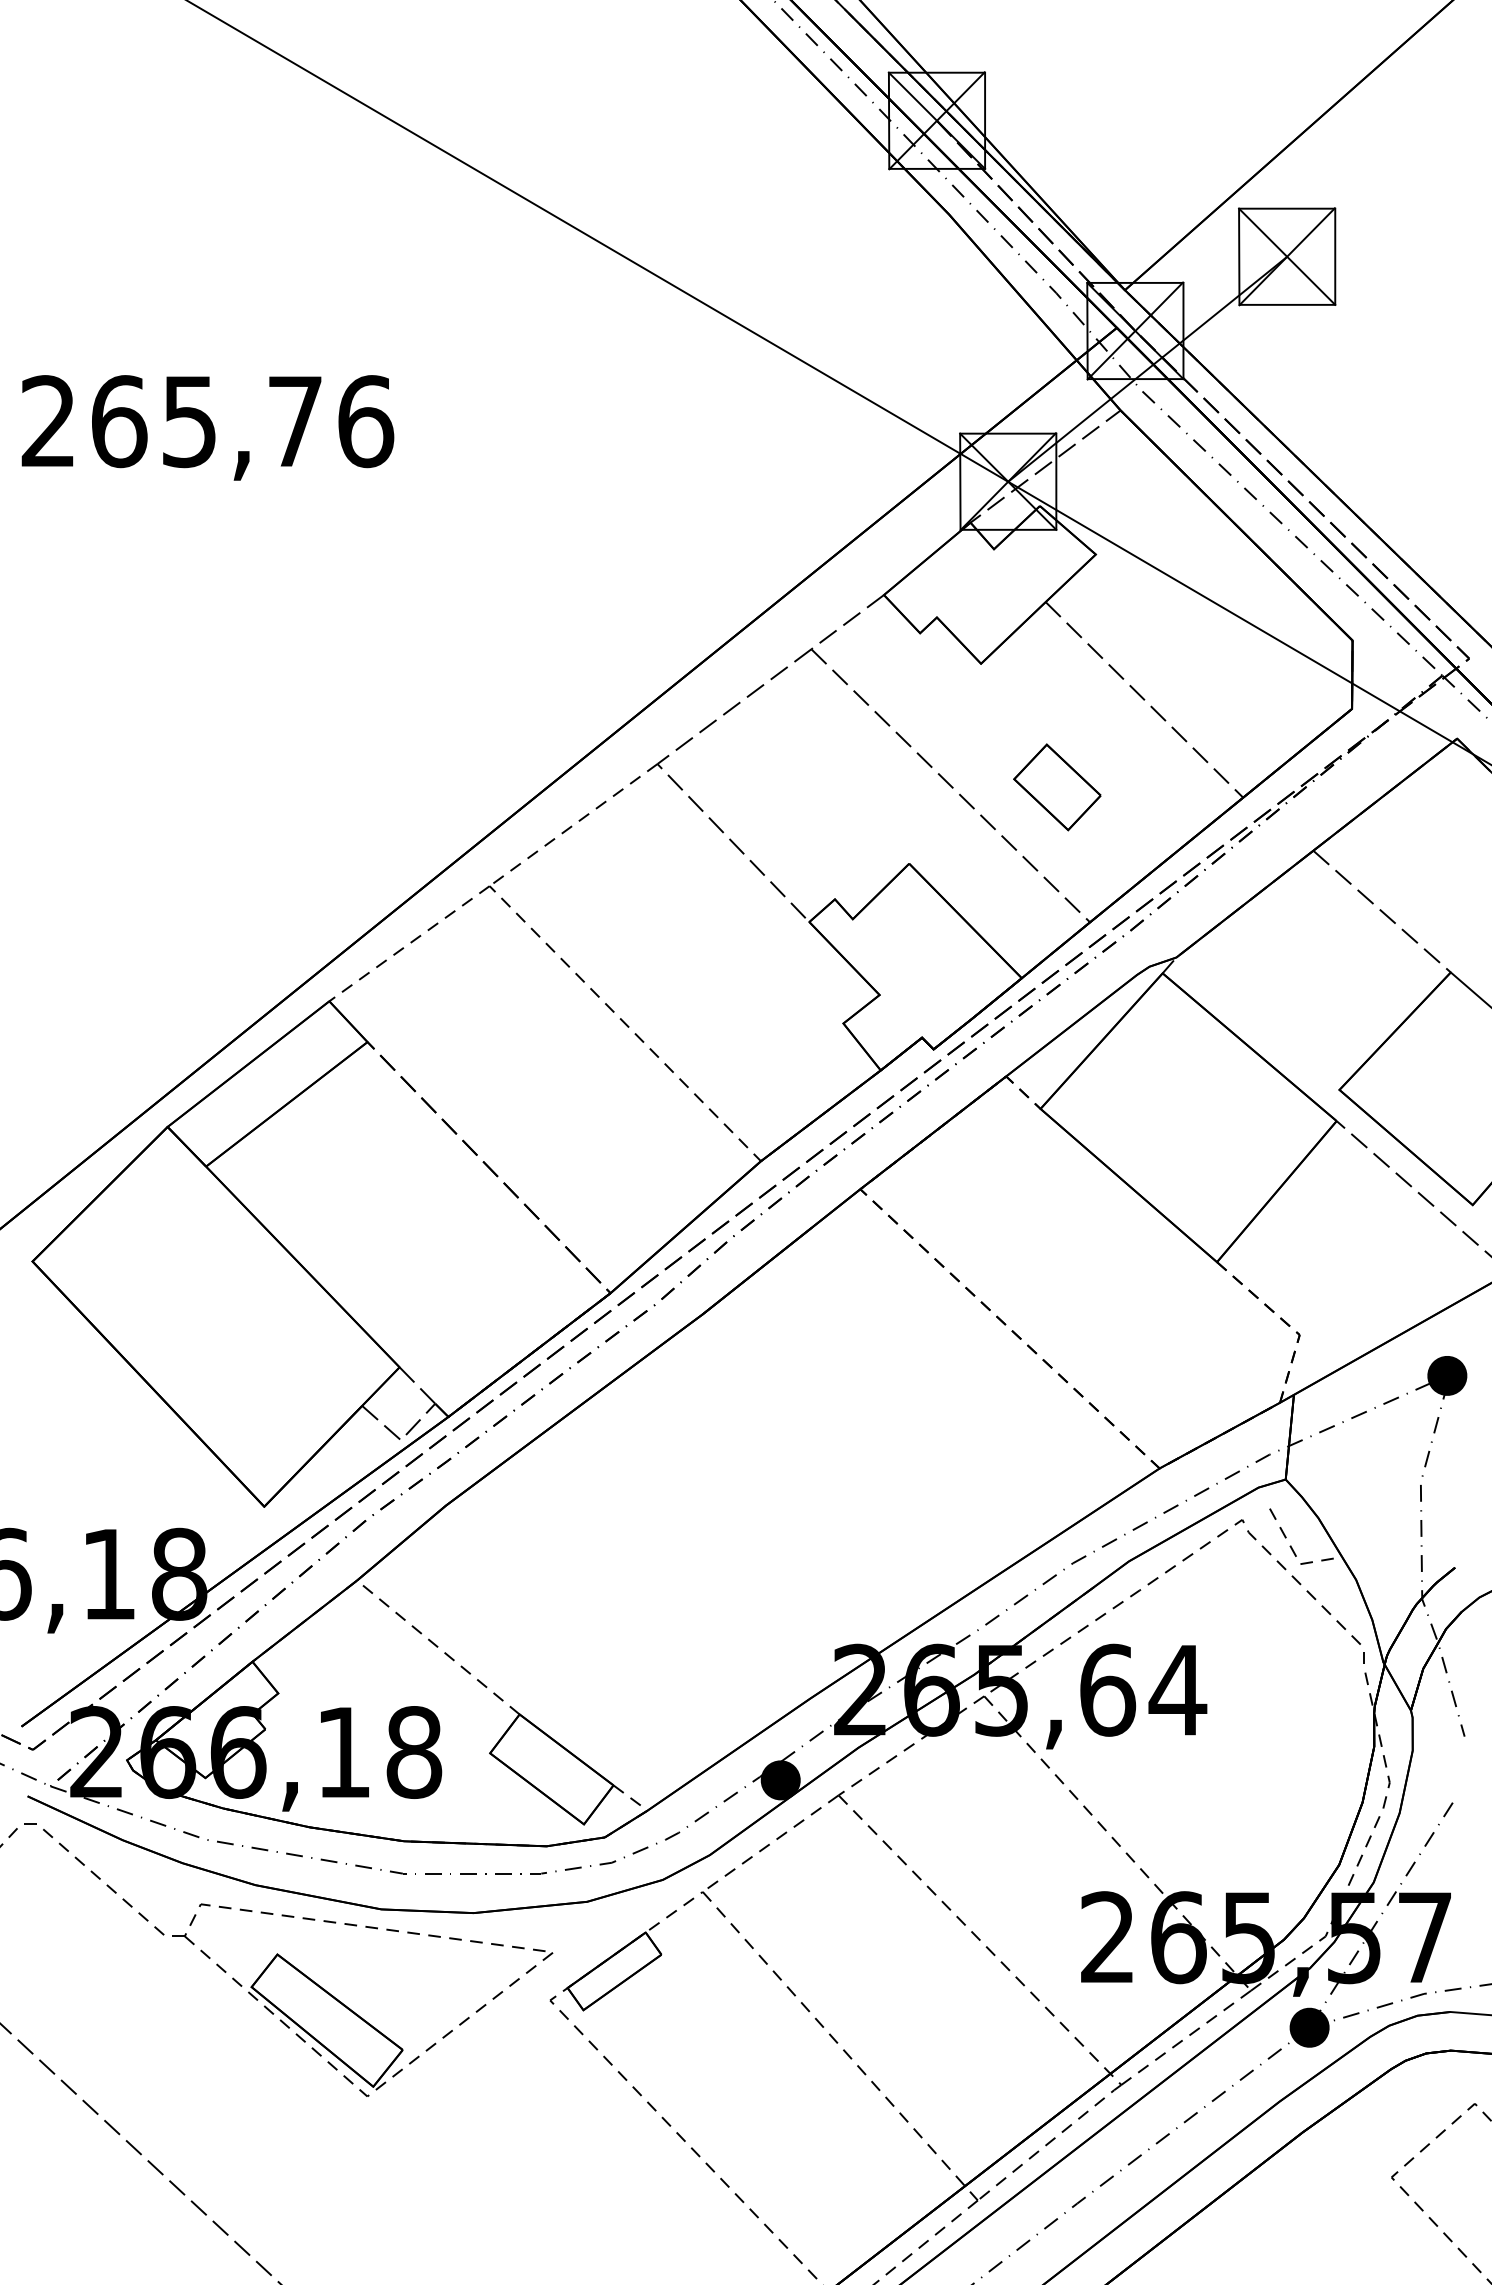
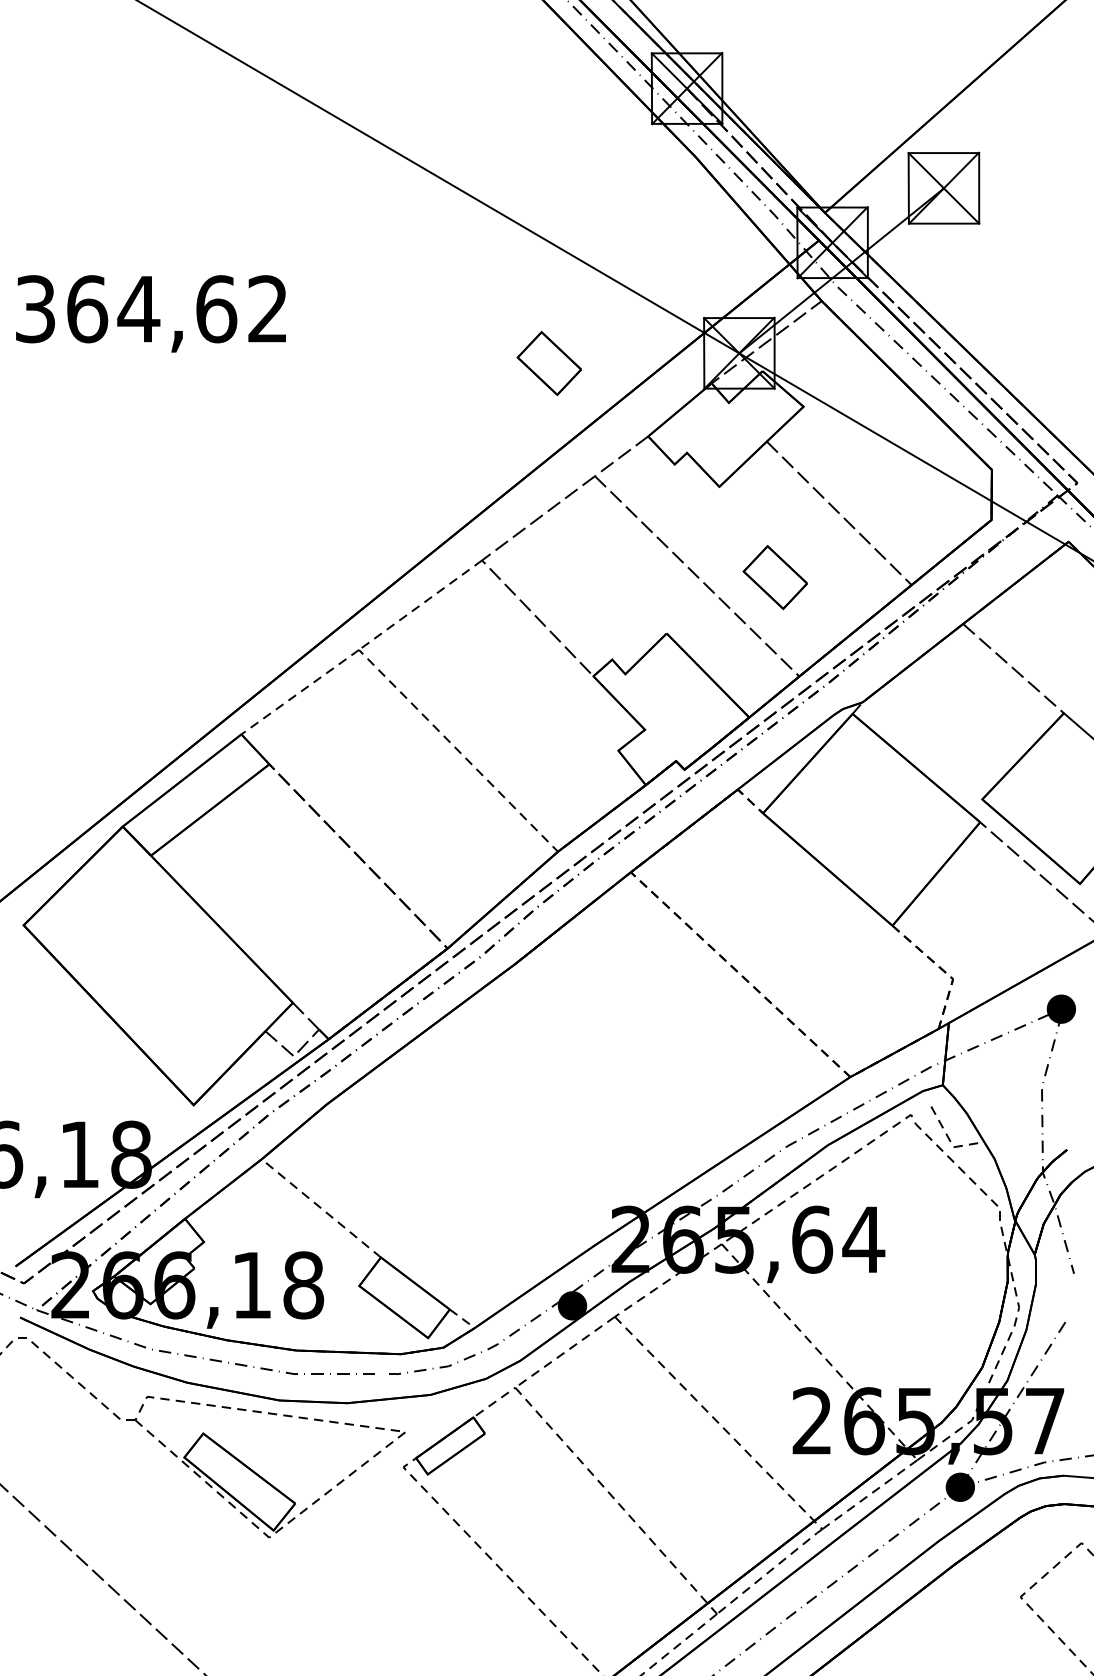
text: (206, 421) -> (151, 309), 265,76 -> 364,62
part: (748, 495) -> (548, 363), added

